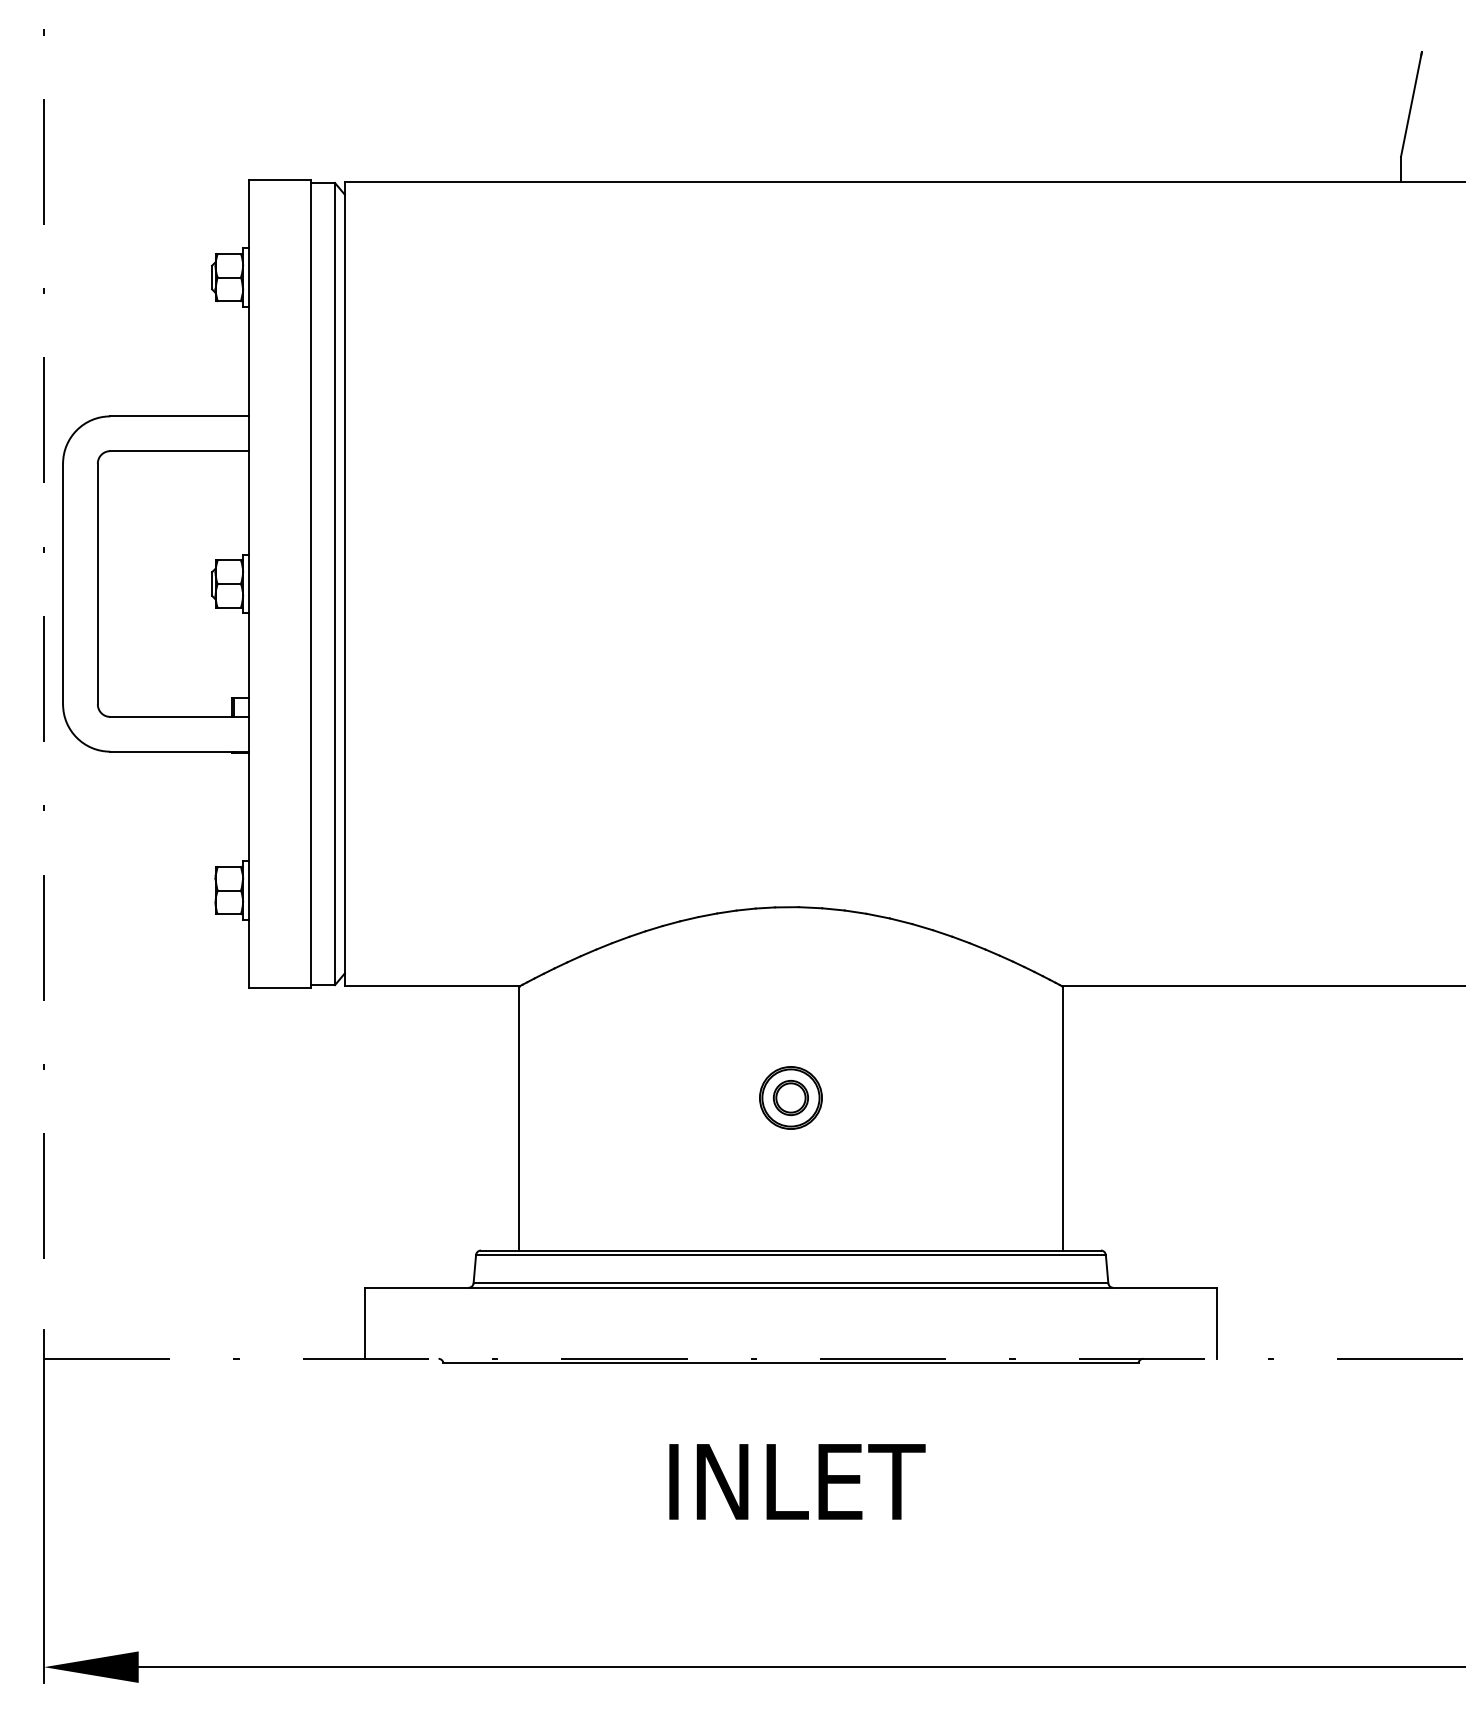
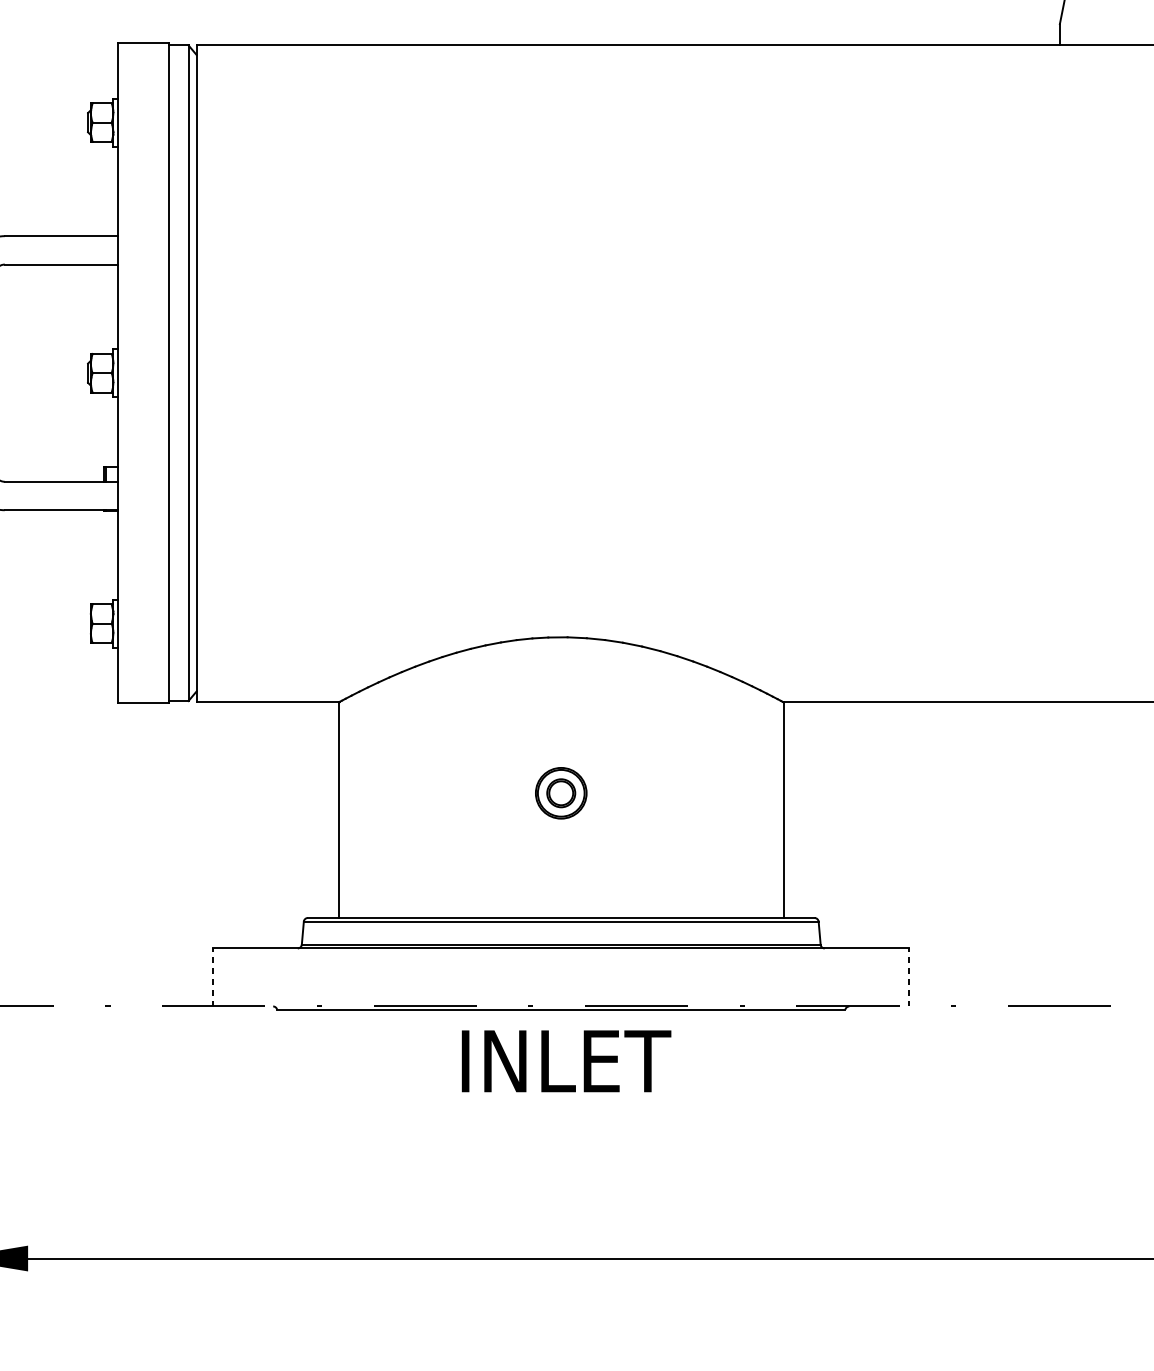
line: (365, 1322) -> (213, 976), solid -> dashed
line: (1216, 1322) -> (909, 976), solid -> dashed
text: (797, 1481) -> (566, 1061), moved

